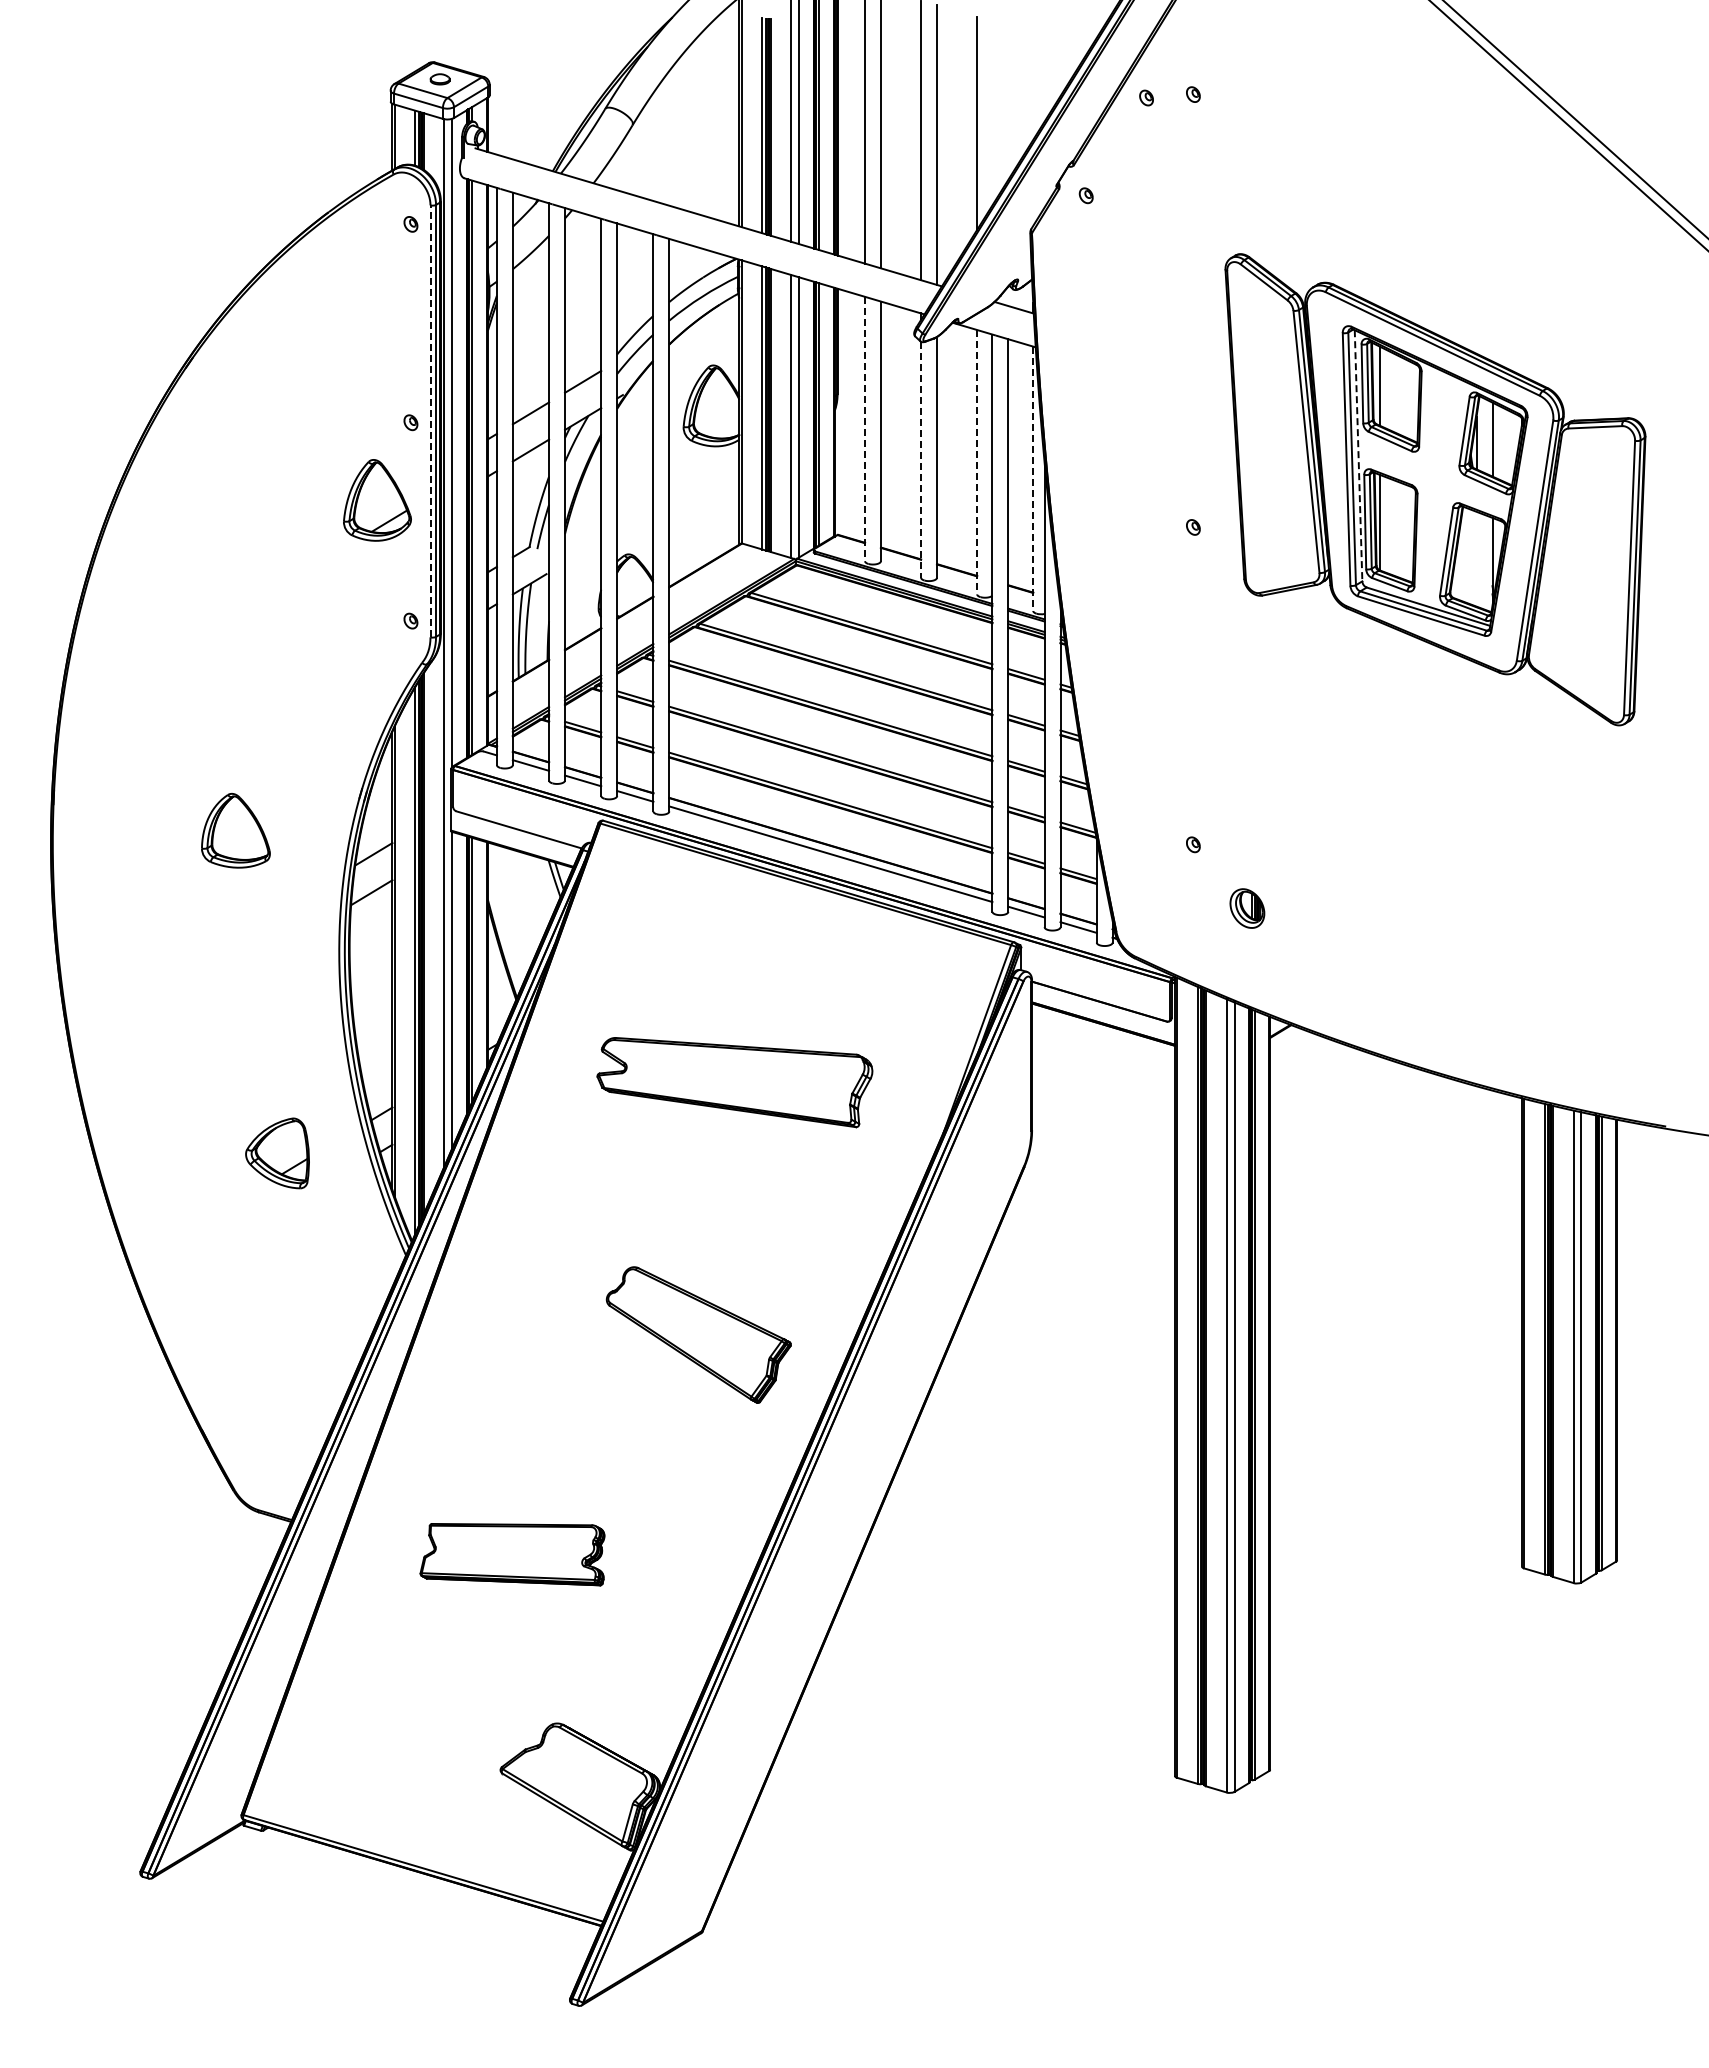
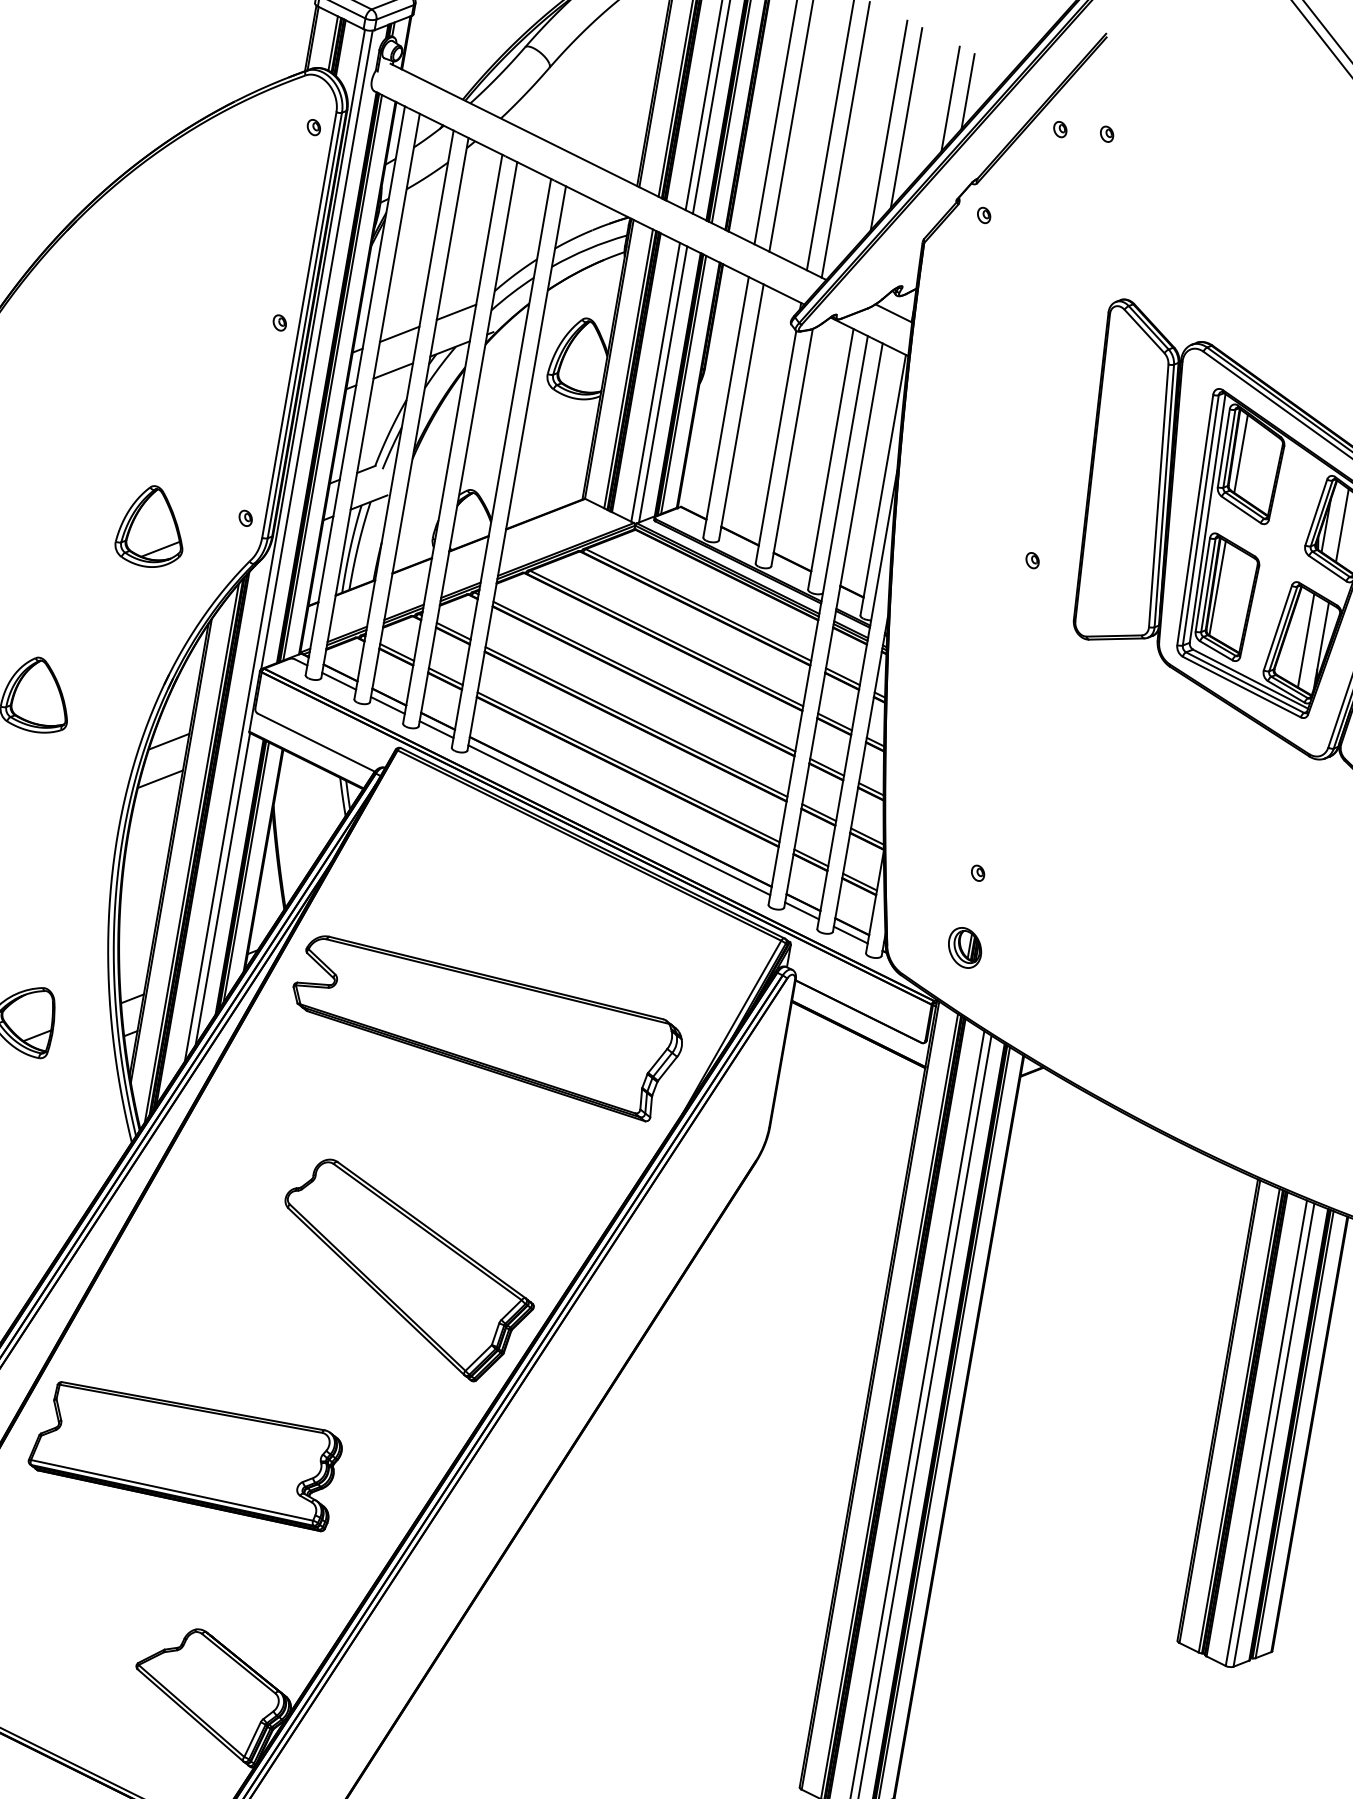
line: (1049, 76) -> (968, 91), added
line: (1033, 86) -> (950, 98), added
line: (993, 112) -> (907, 117), added
line: (430, 421) -> (299, 325), dashed -> solid
line: (865, 429) -> (726, 407), dashed -> solid
line: (1358, 455) -> (1207, 518), dashed -> solid
line: (921, 460) -> (776, 447), dashed -> solid
line: (977, 462) -> (831, 459), dashed -> solid
line: (1033, 479) -> (883, 485), dashed -> solid
part: (377, 500) -> (152, 526), moved
line: (1476, 558) -> (1306, 639), added
part: (1247, 908) -> (965, 947), moved
part: (734, 1082) -> (485, 1028), size x1.43
part: (698, 1334) -> (406, 1270), size x1.43
part: (512, 1554) -> (185, 1455), size x1.67

